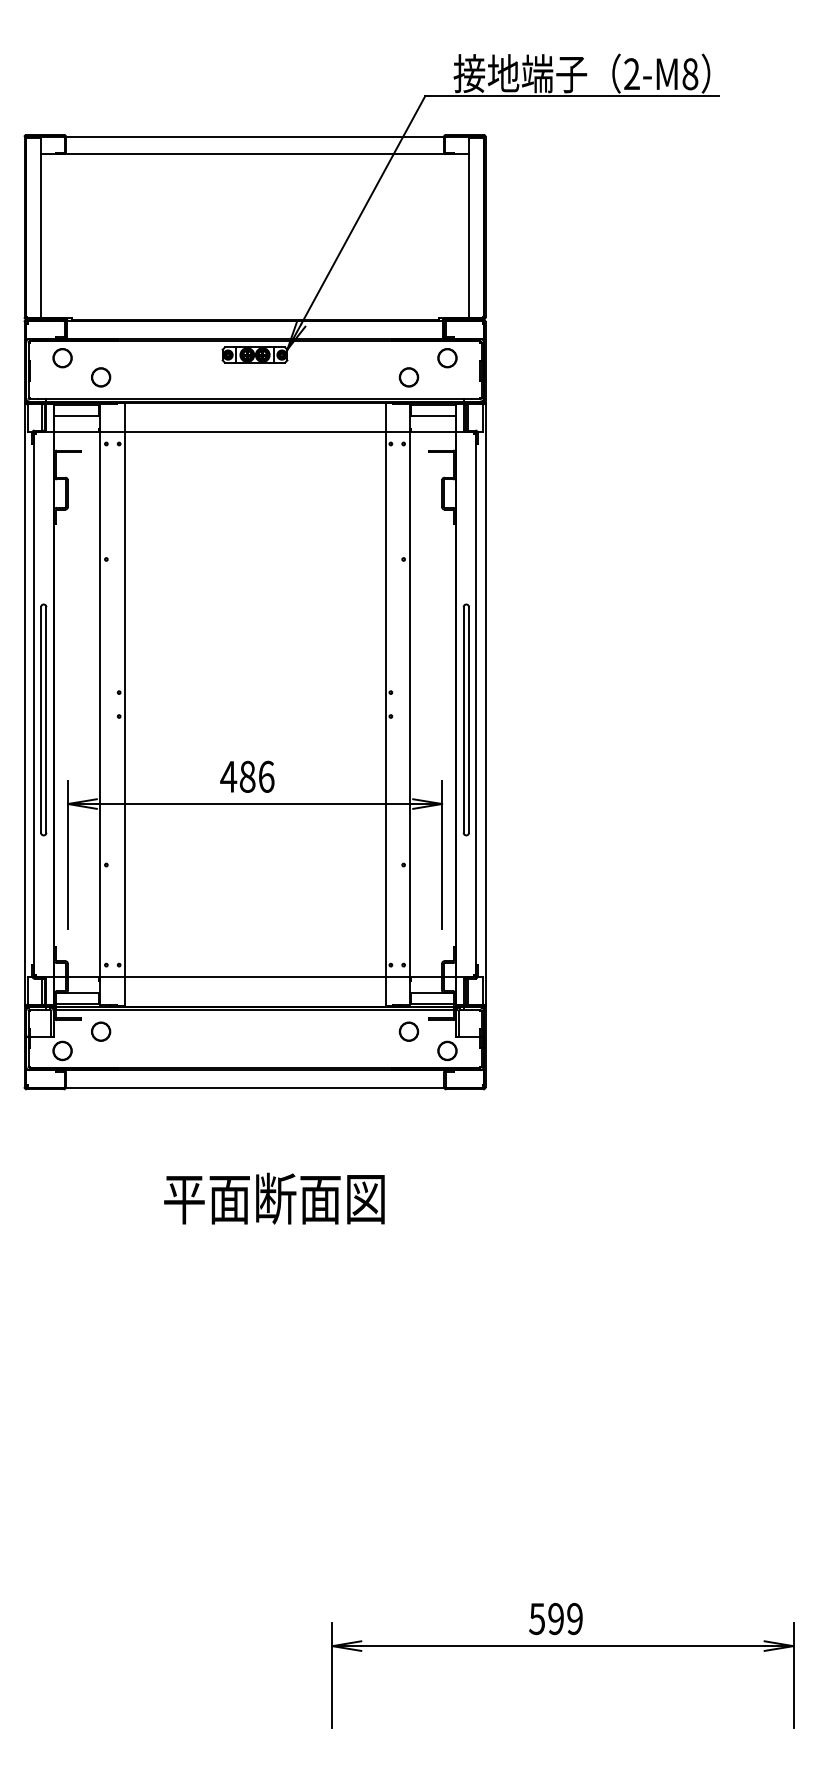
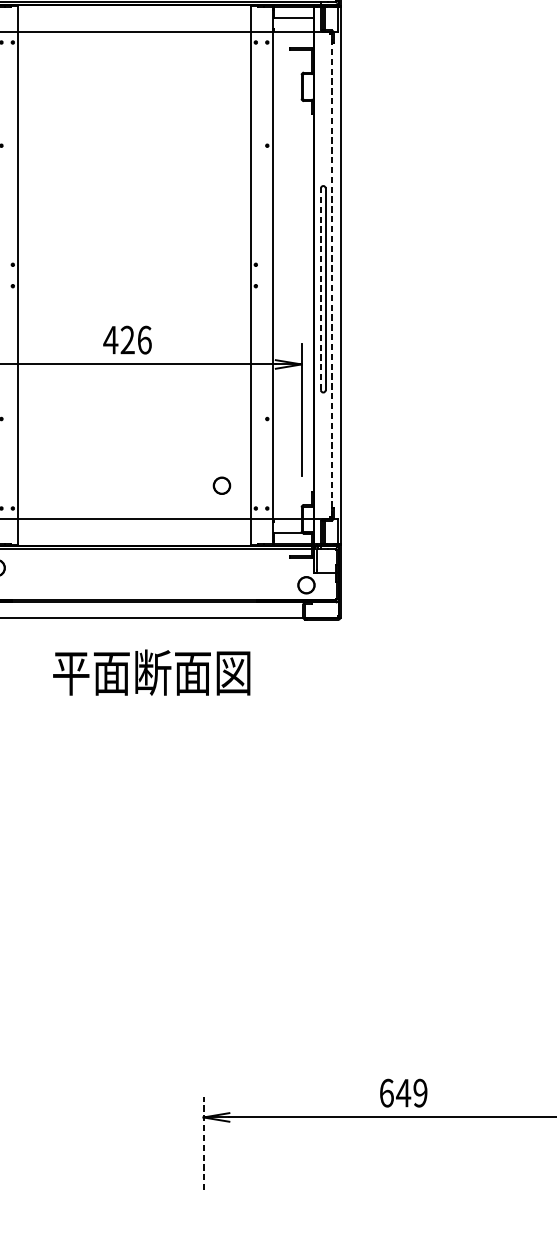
line: (476, 704) -> (332, 275), solid -> dashed
line: (463, 719) -> (320, 288), solid -> dashed
text: (247, 776) -> (127, 339), 486 -> 426
part: (408, 1031) -> (221, 485), moved
text: (274, 1198) -> (151, 672), moved
text: (546, 1618) -> (395, 1092), 599 -> 649
line: (332, 1674) -> (203, 1142), solid -> dashed

